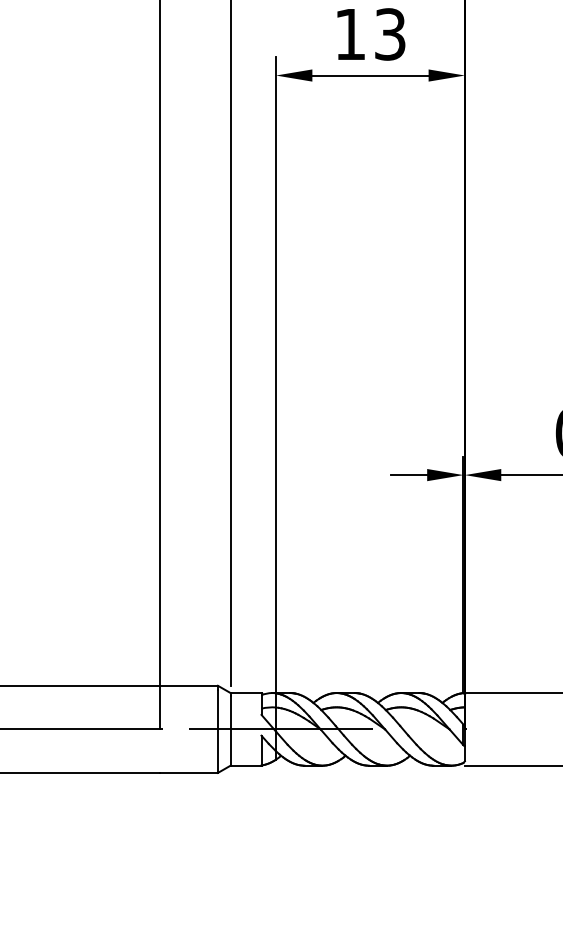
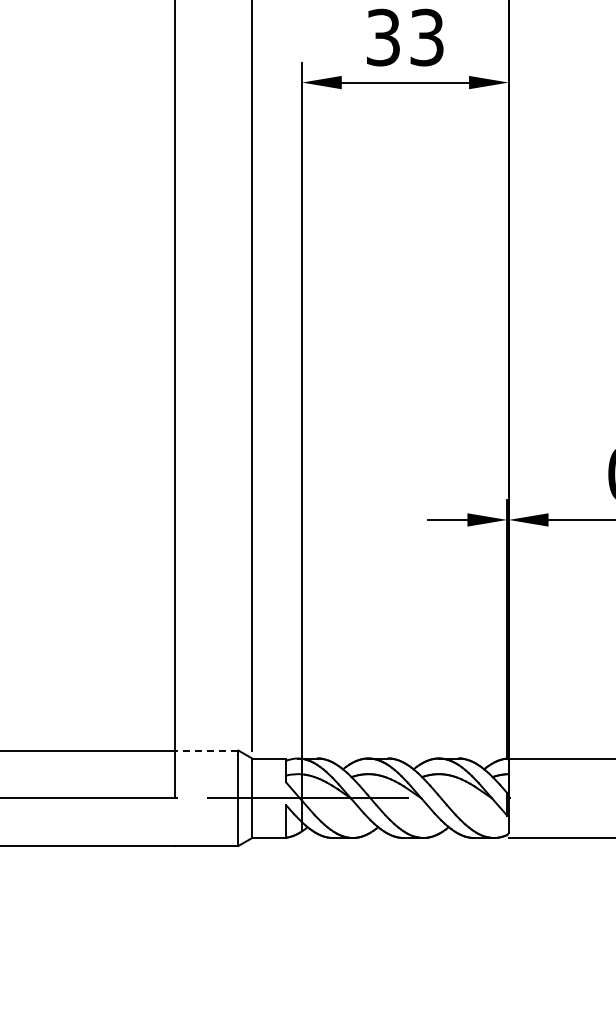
text: (350, 34) -> (383, 37), 13 -> 33
line: (188, 685) -> (206, 750), solid -> dashed

